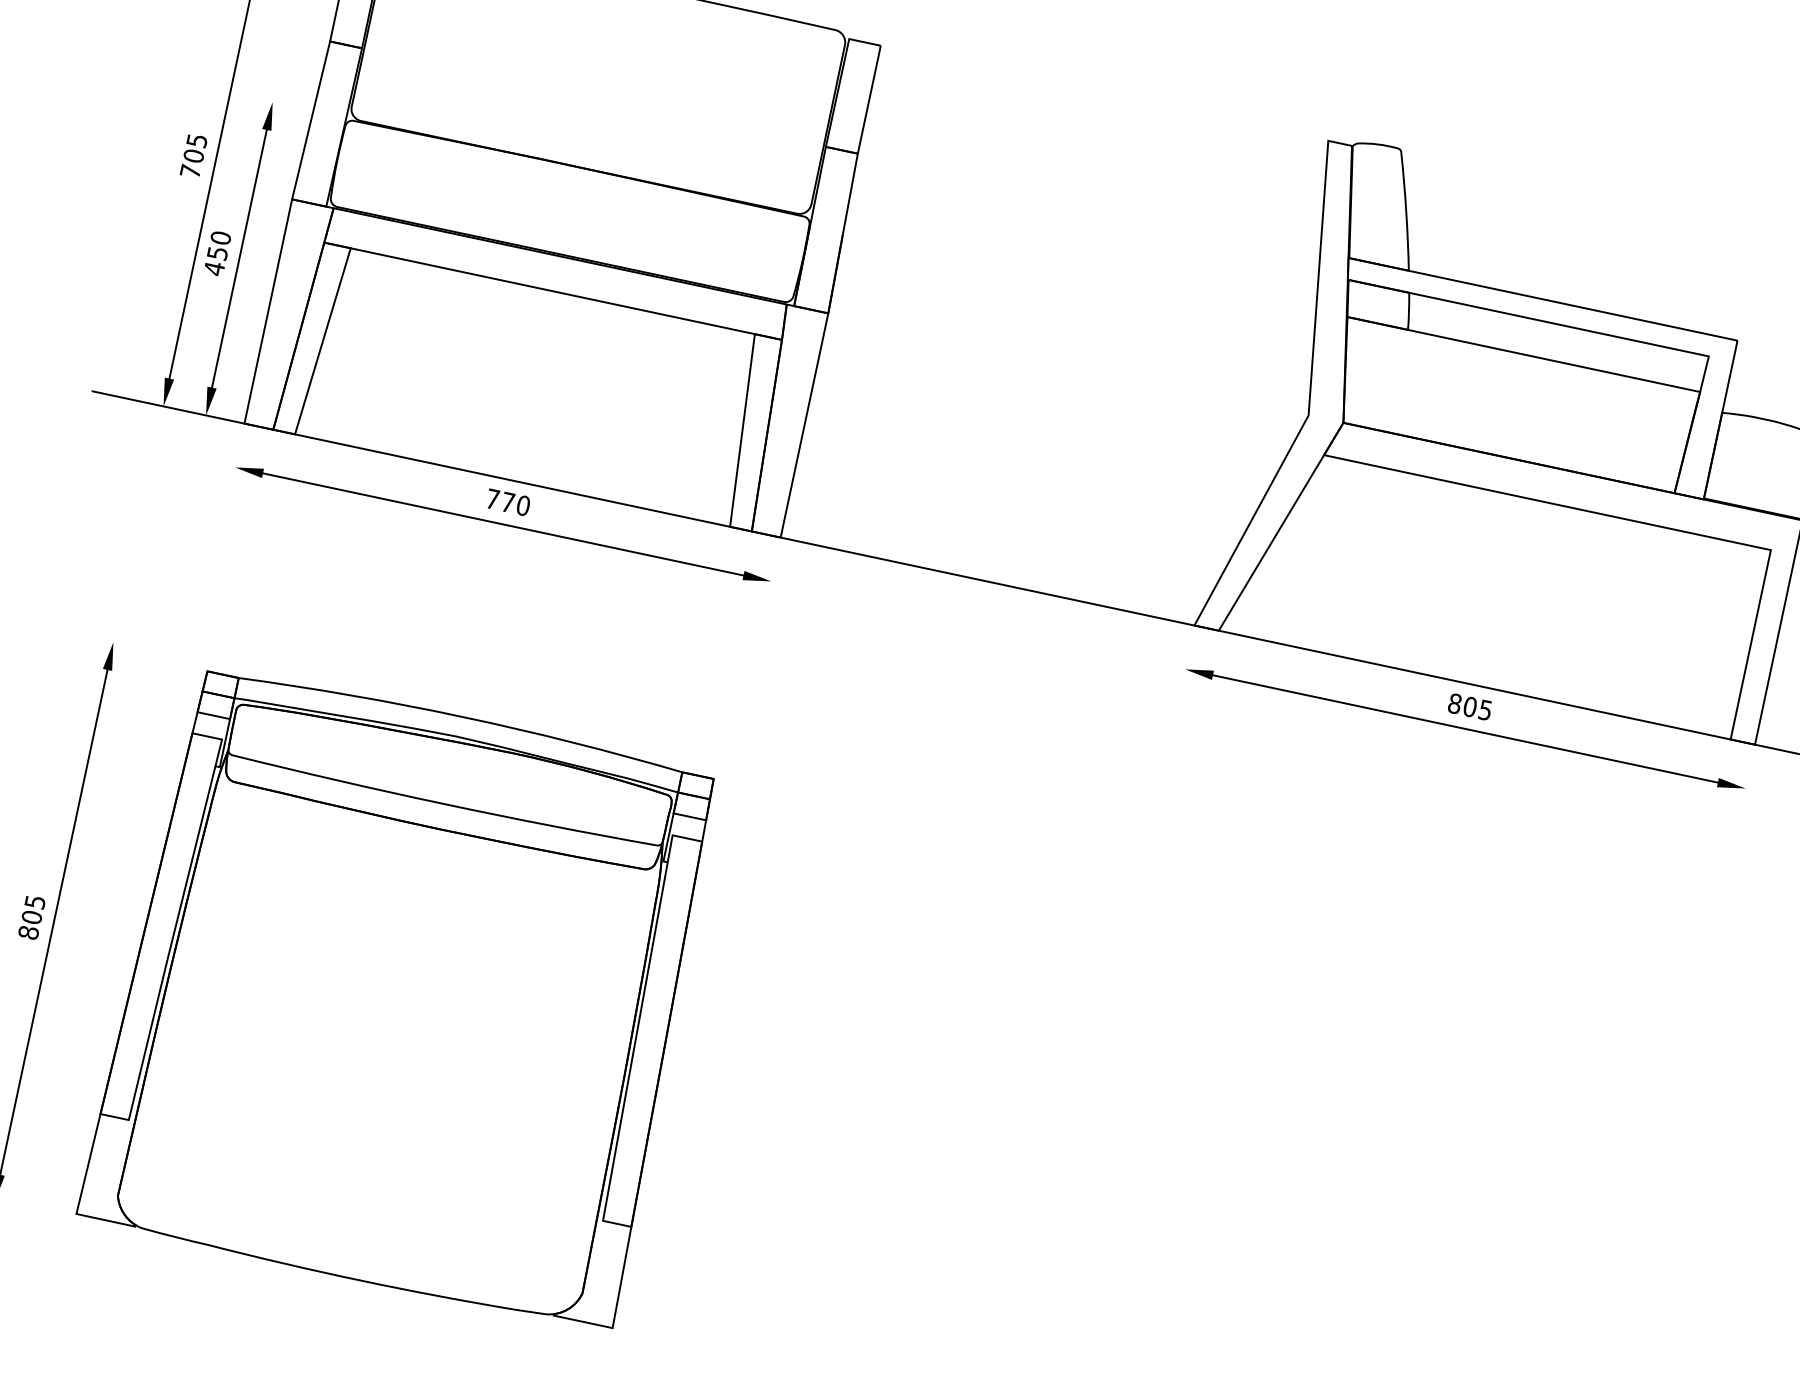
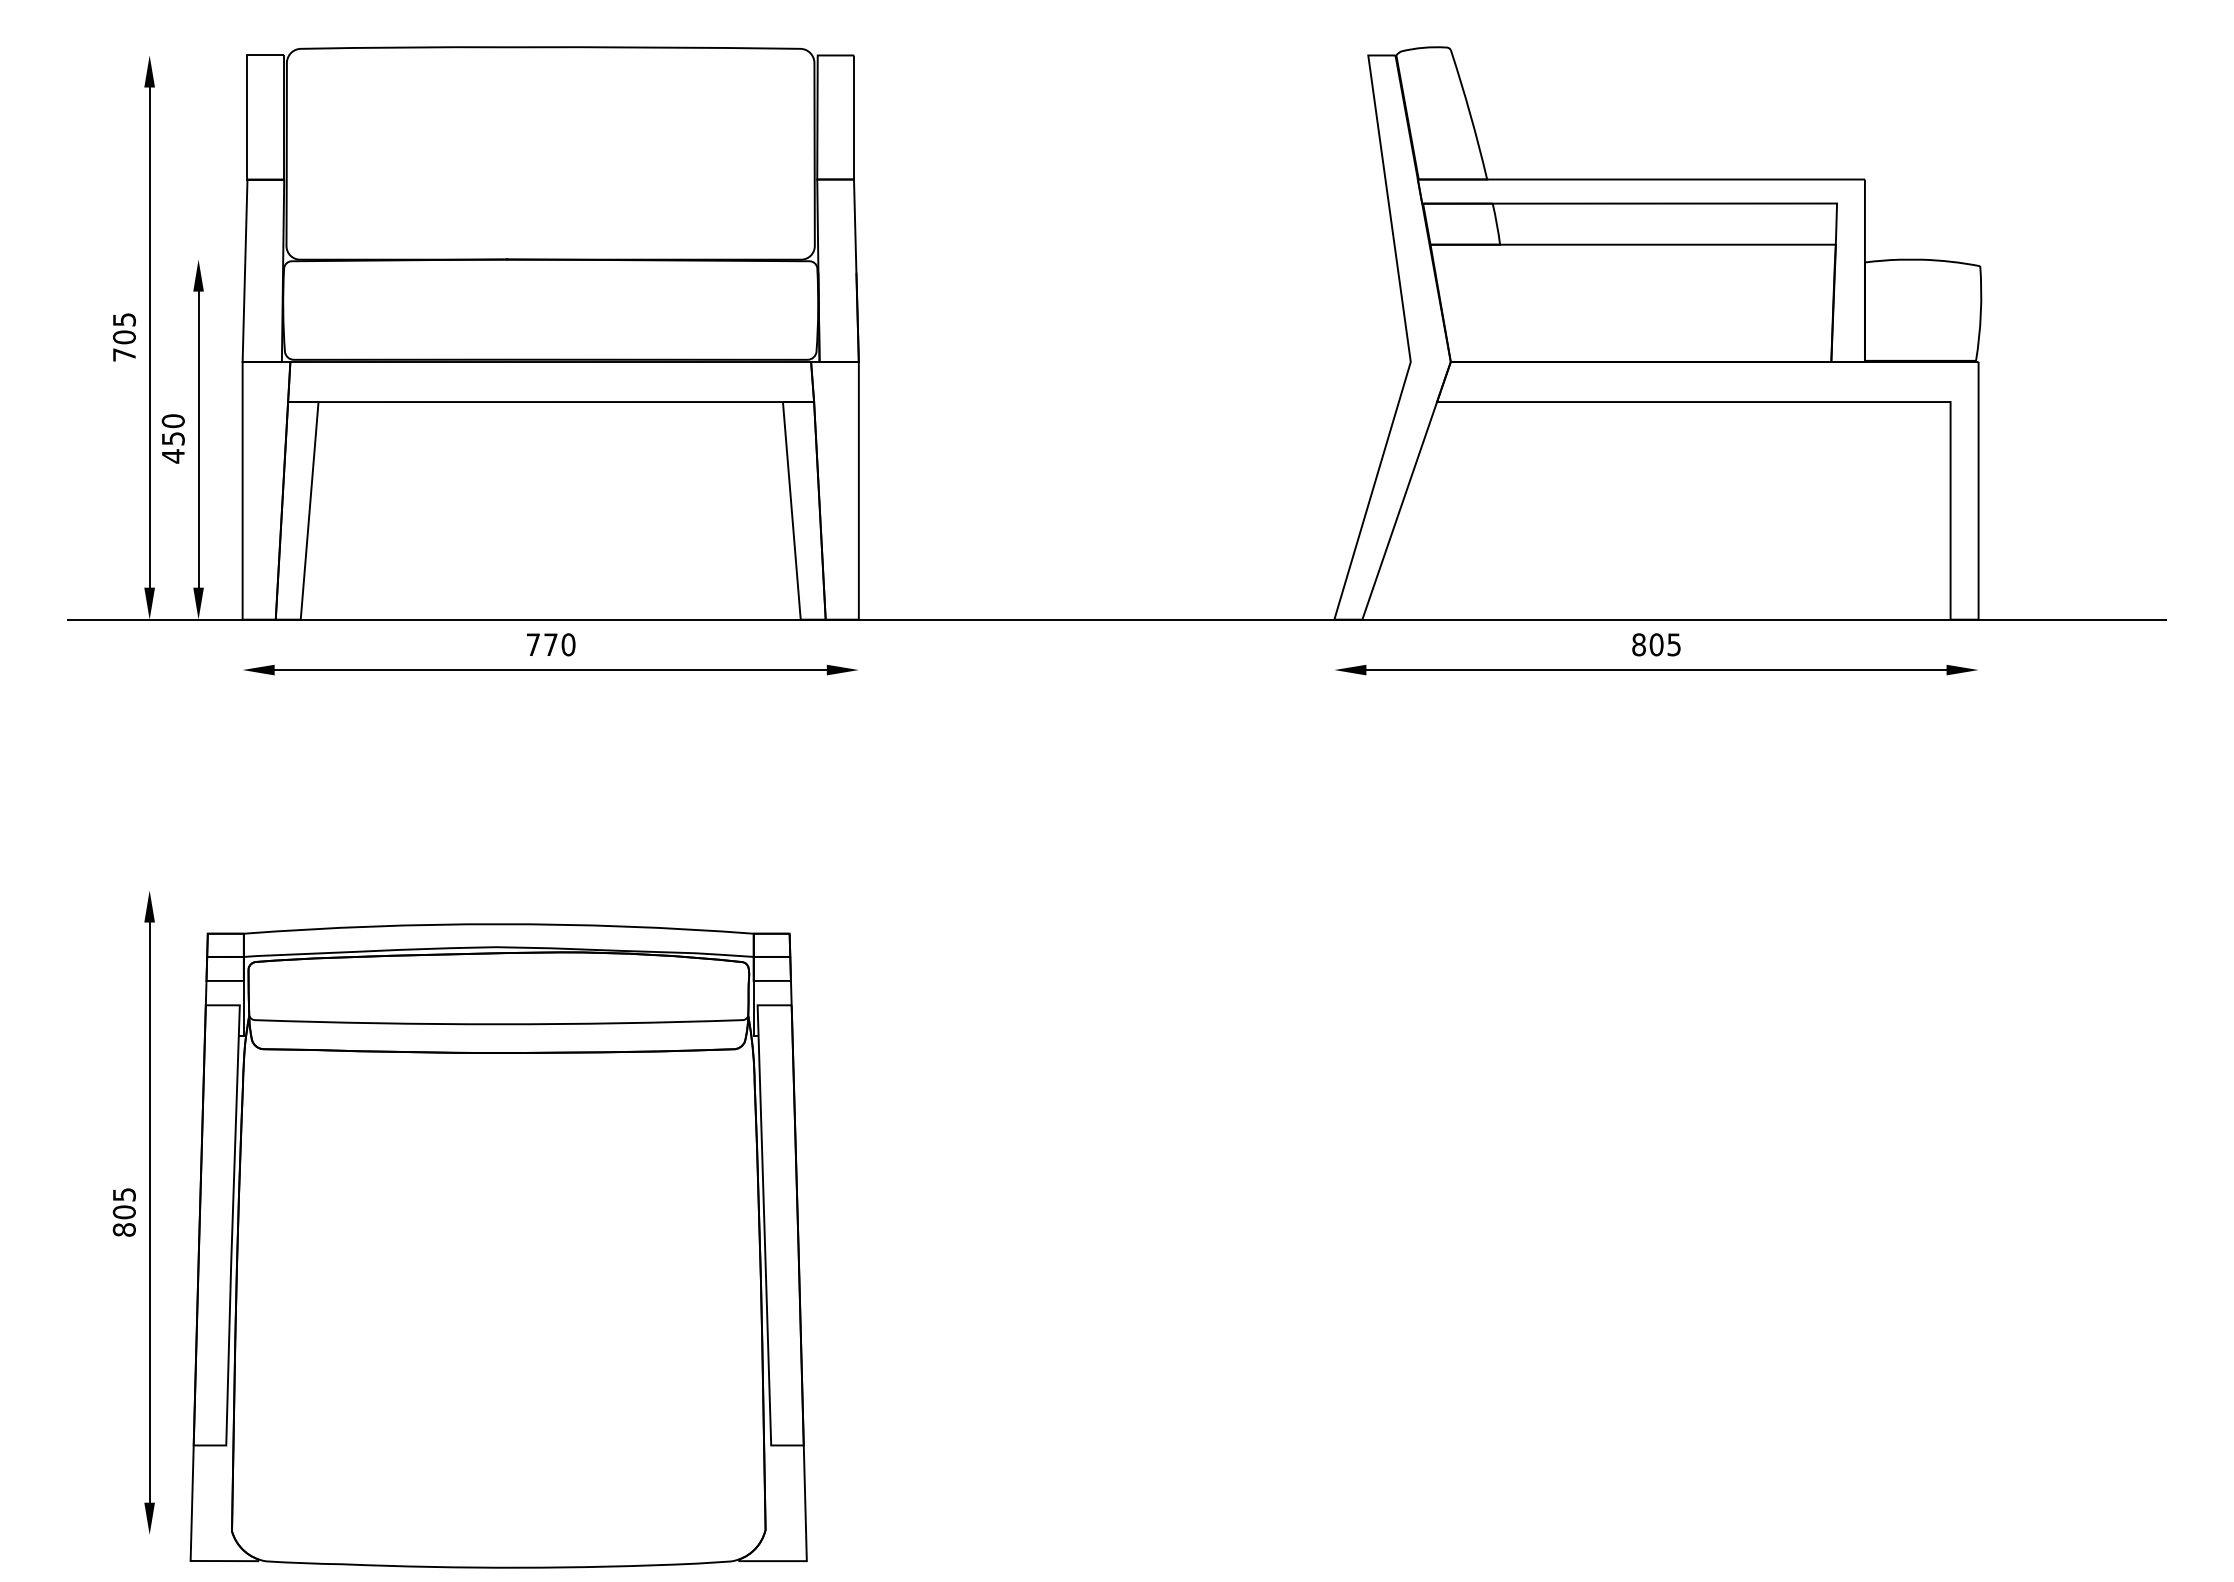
part: (402, 996) -> (498, 1245), moved

